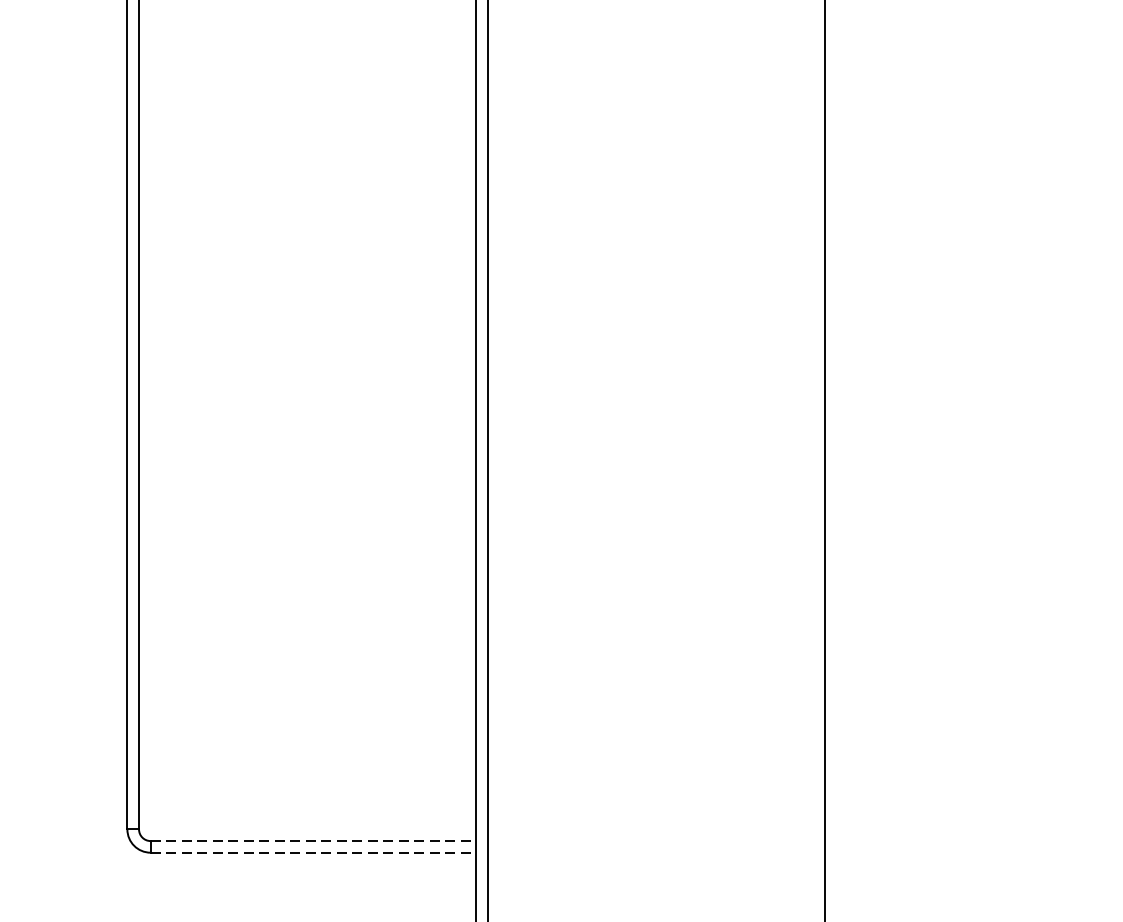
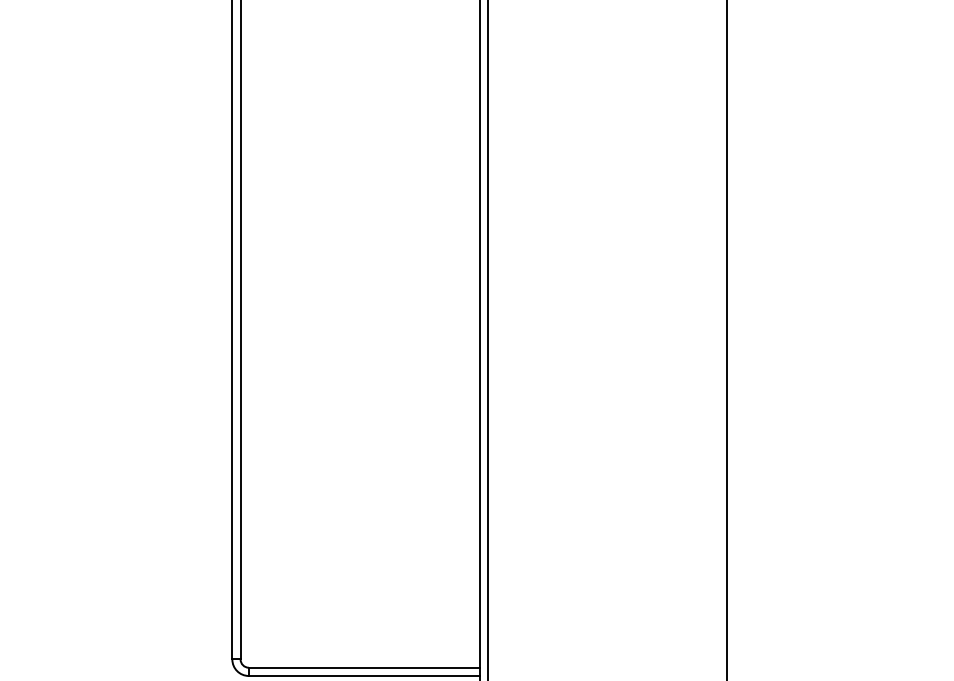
line: (313, 840) -> (364, 667), dashed -> solid
line: (313, 852) -> (364, 675), dashed -> solid

